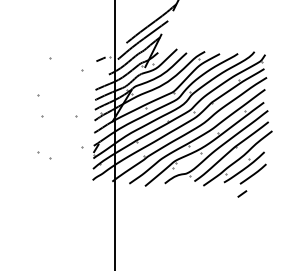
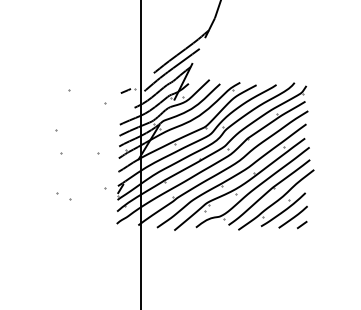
line: (242, 193) -> (302, 224), moved

